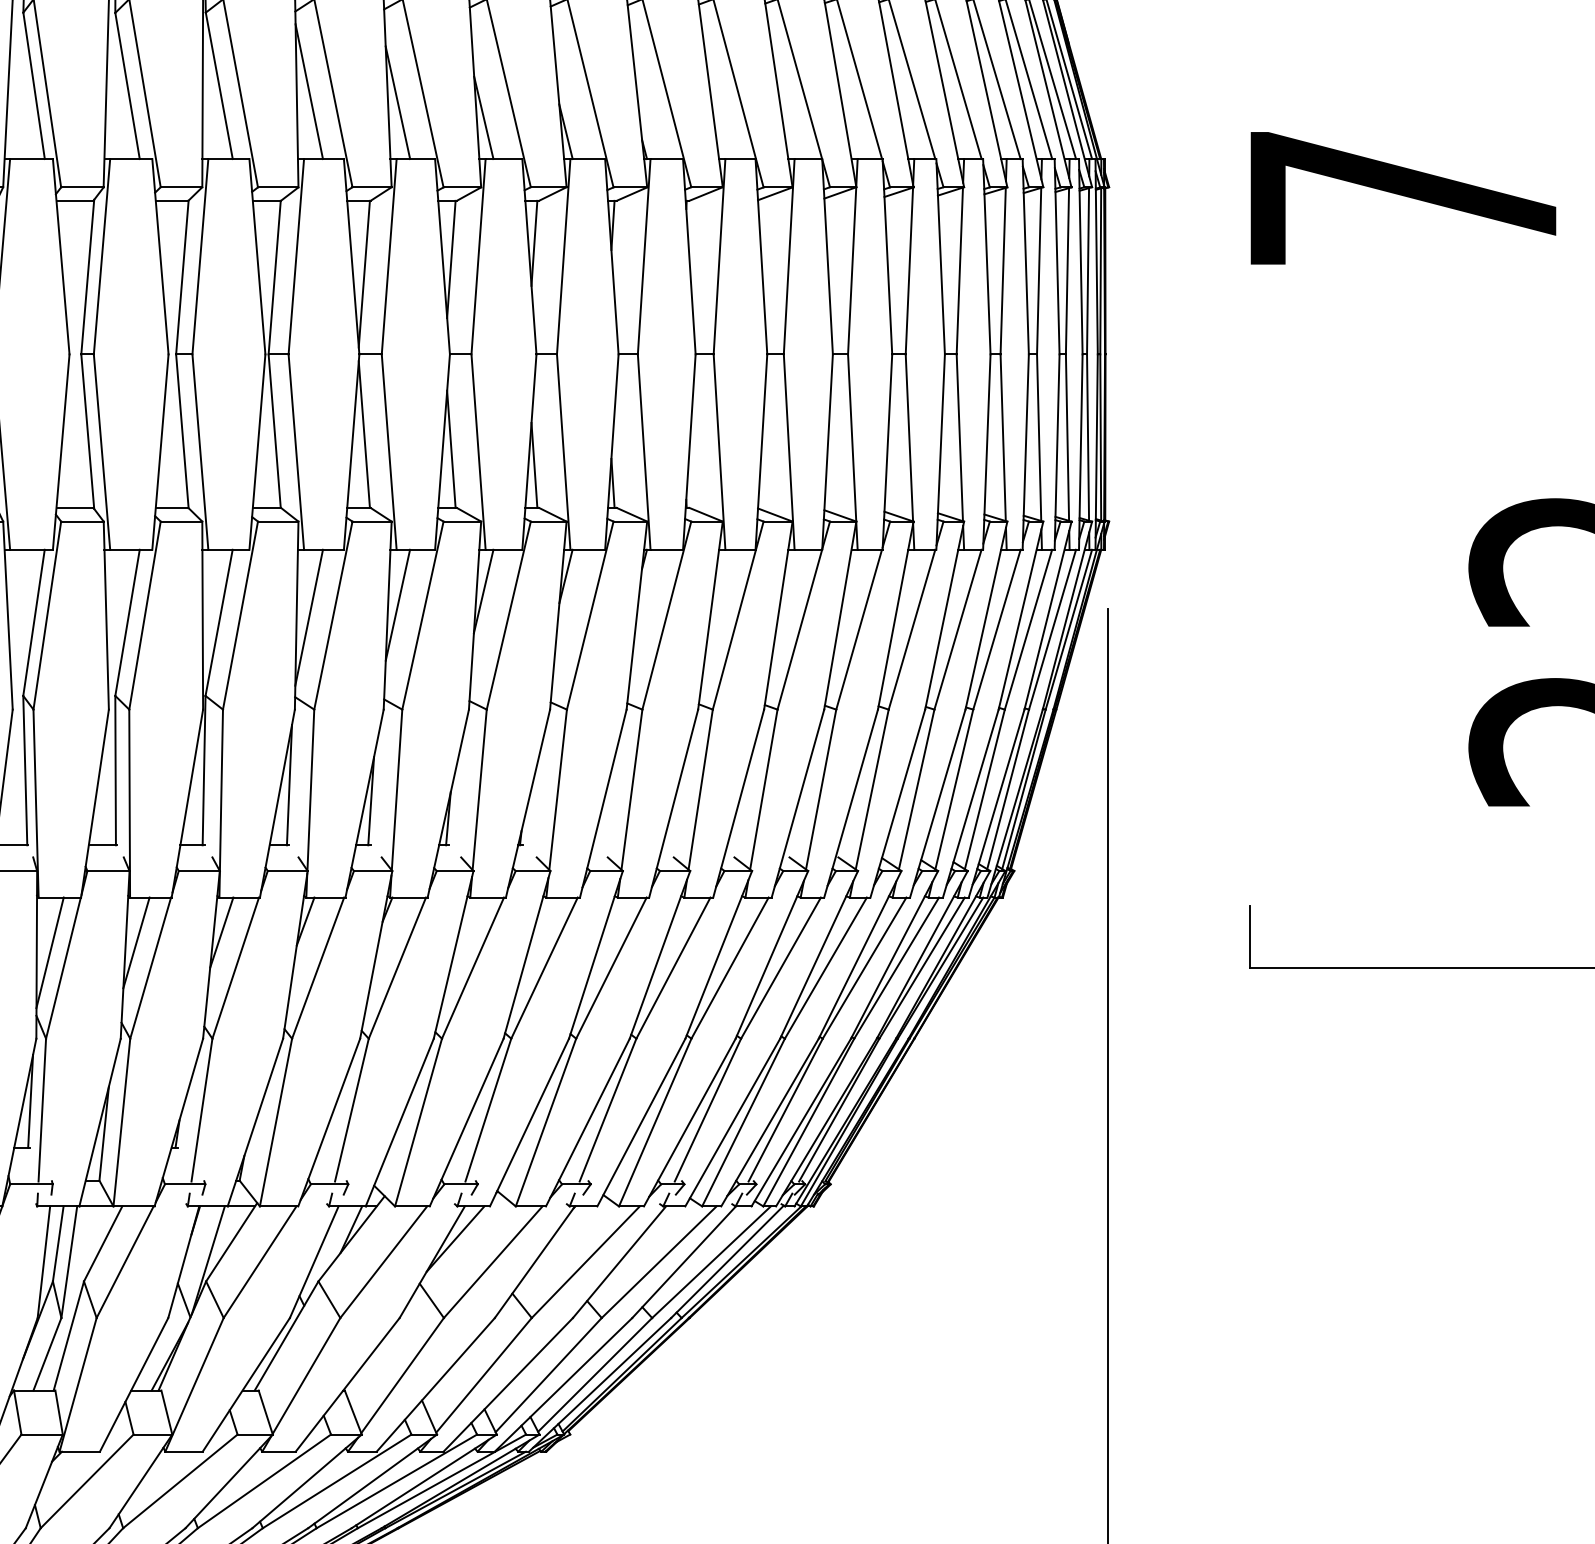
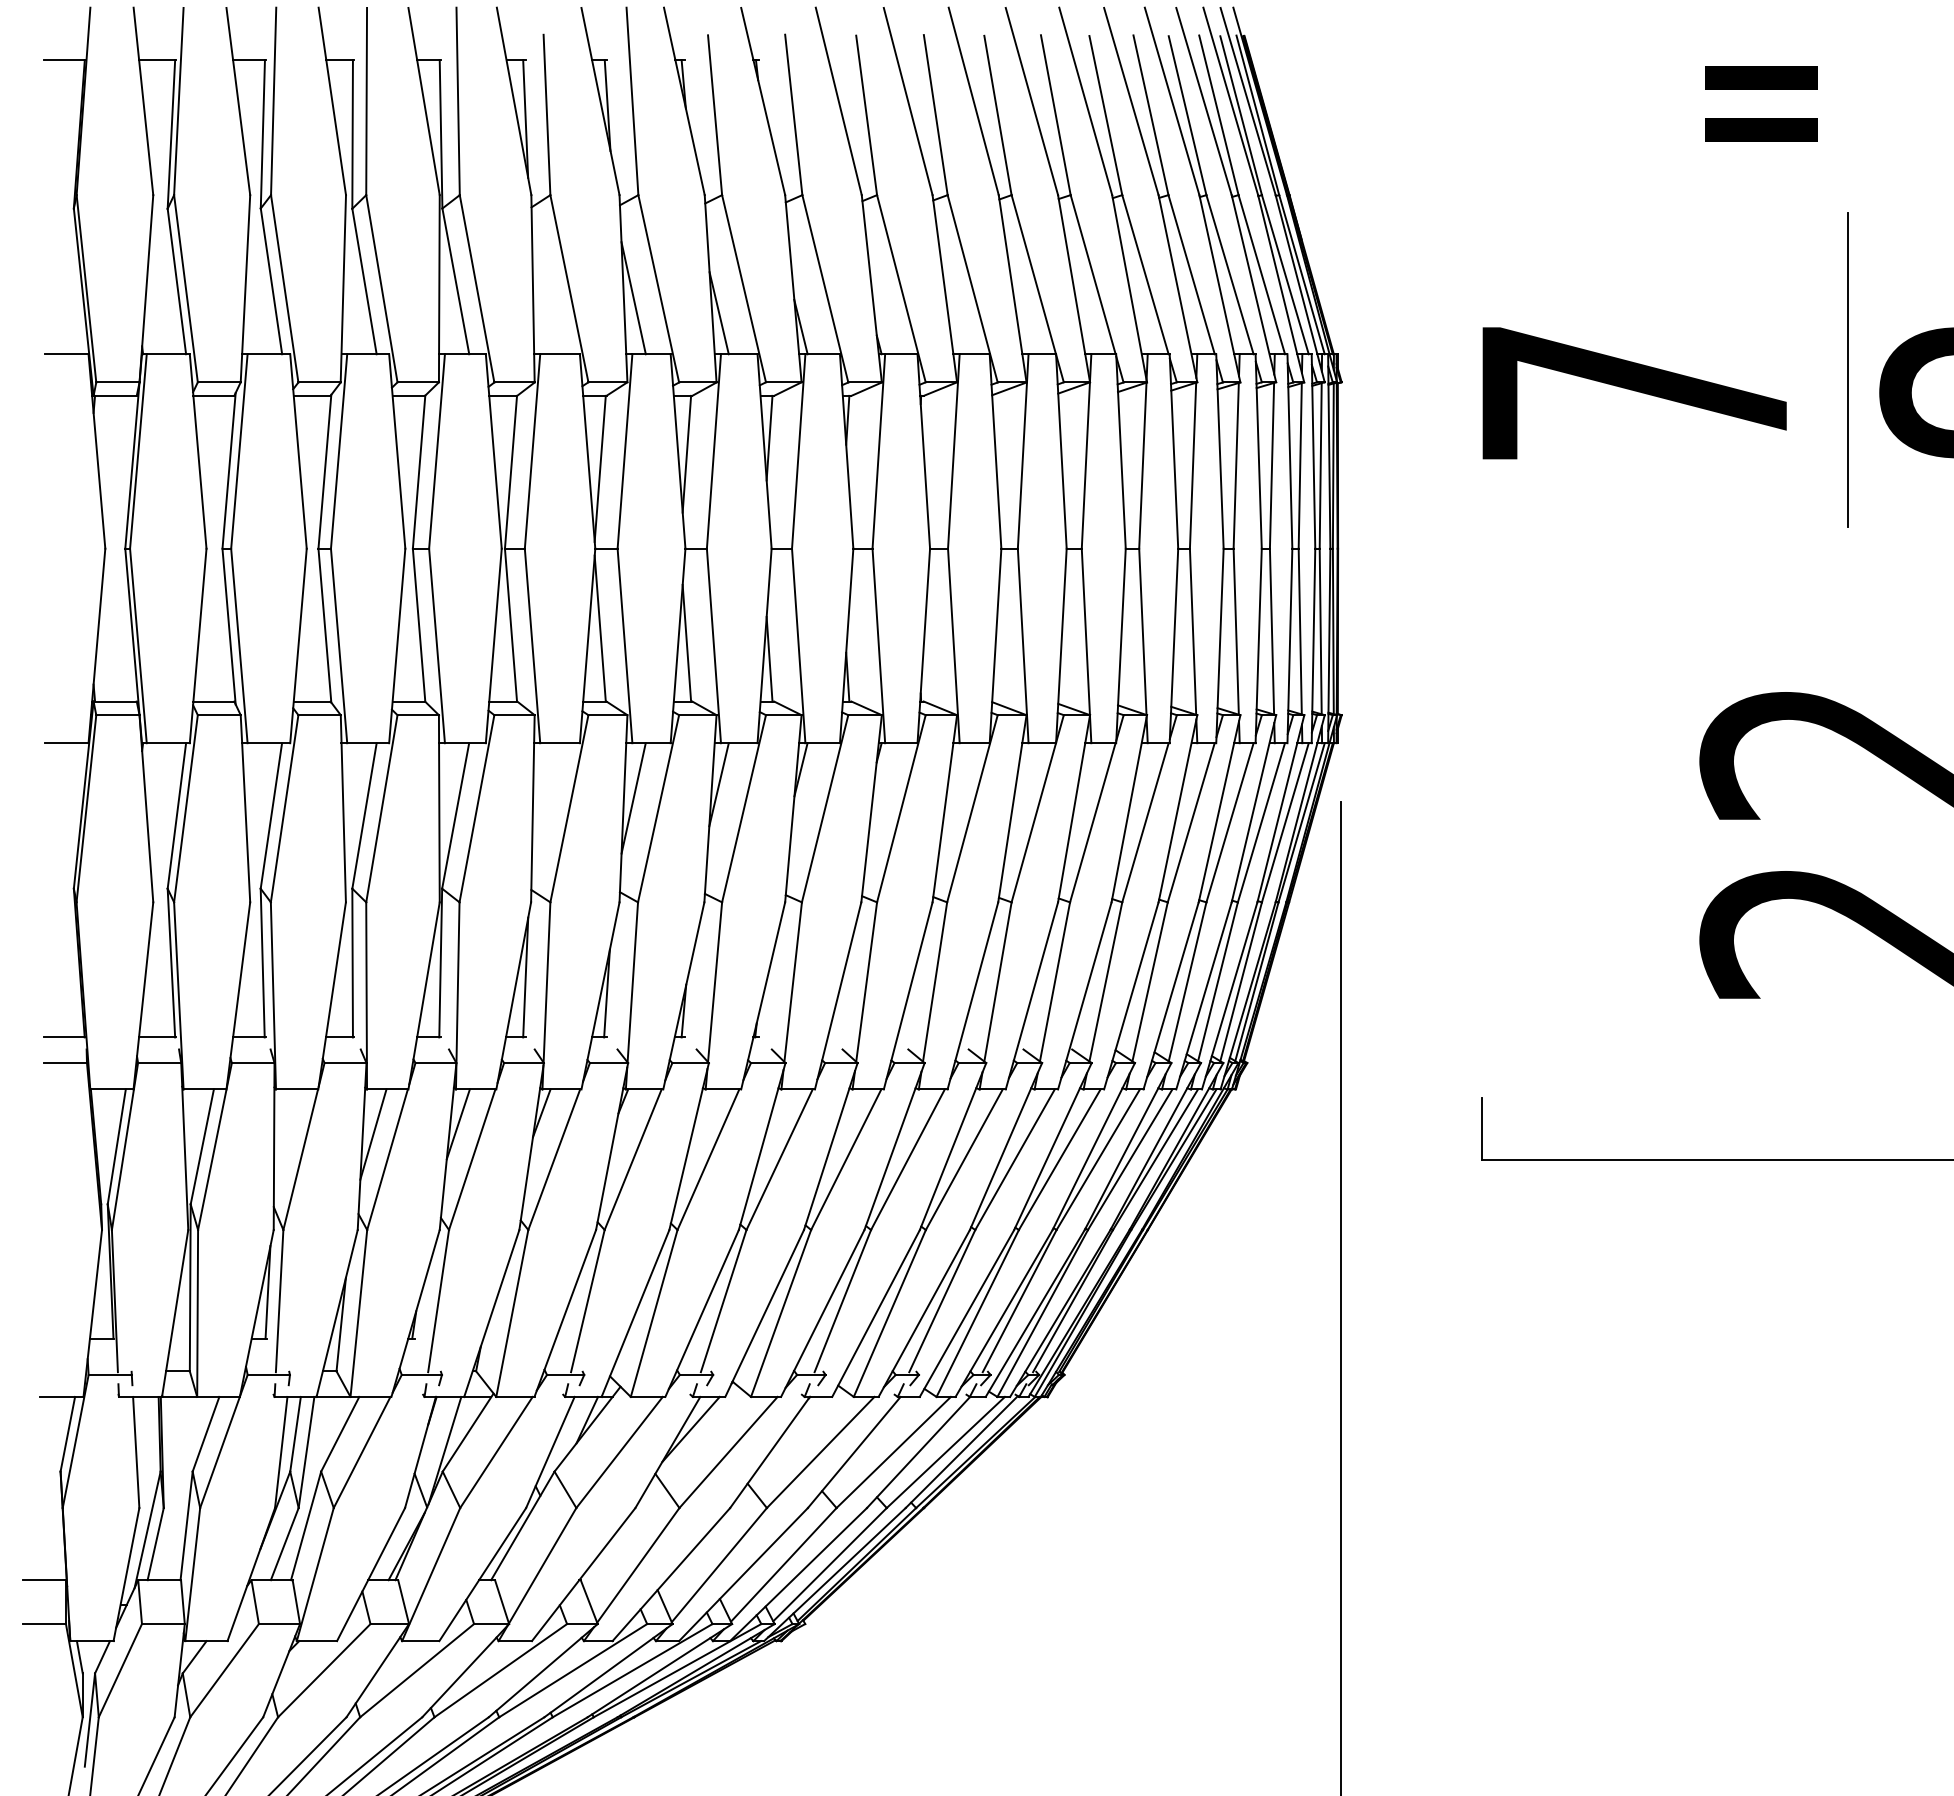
line: (309, 91) -> (545, 287), removed
line: (309, 617) -> (545, 810), removed
line: (50, 952) -> (287, 1144), removed

